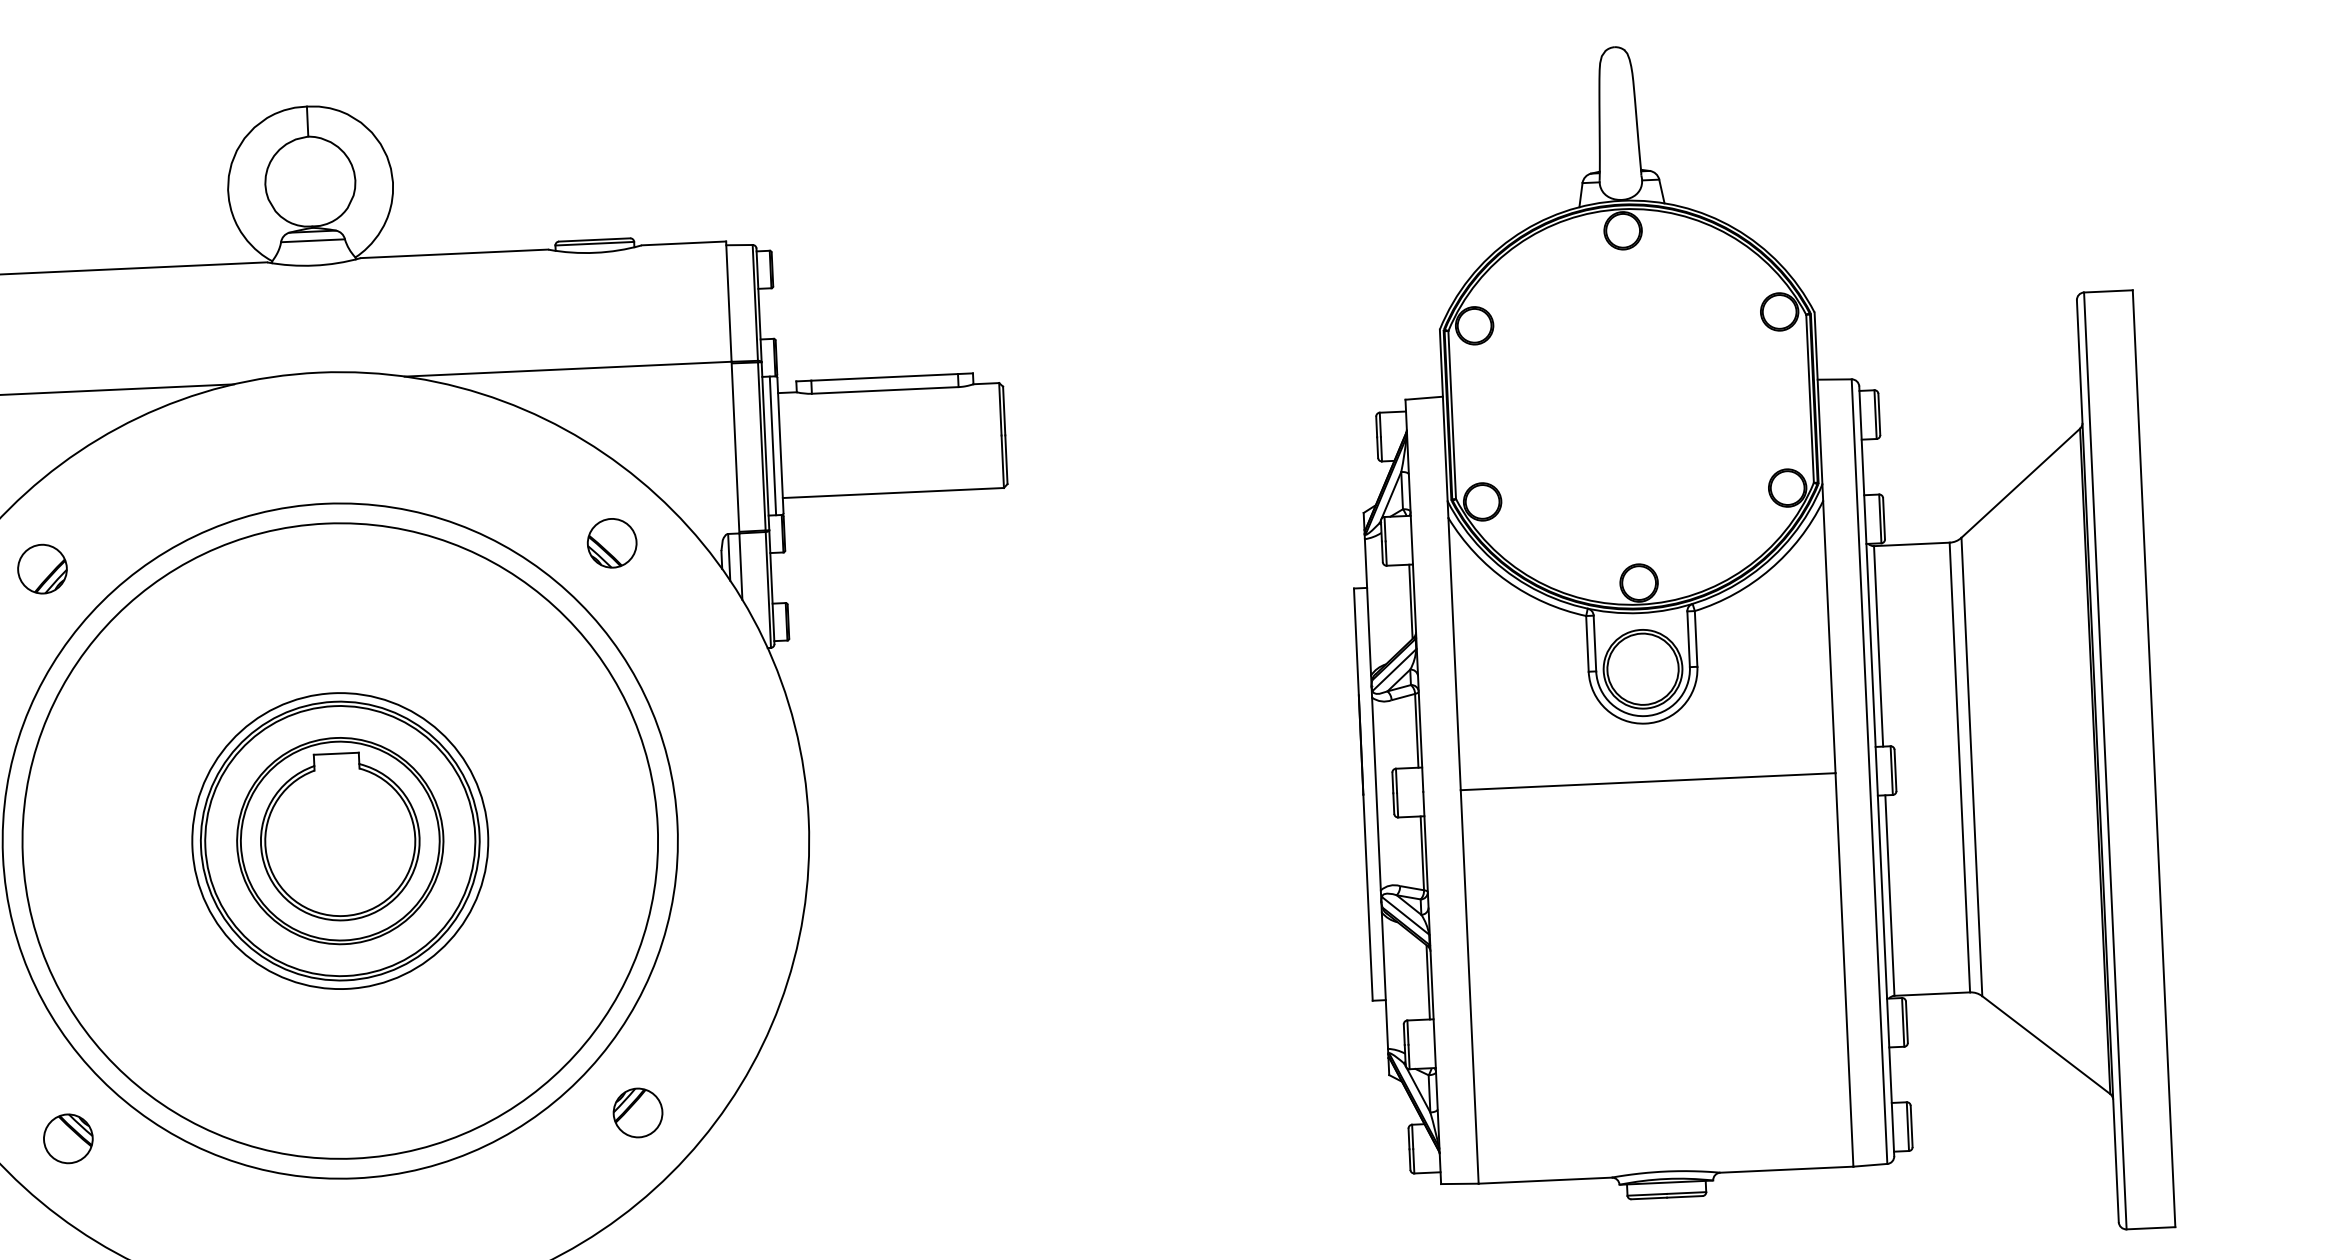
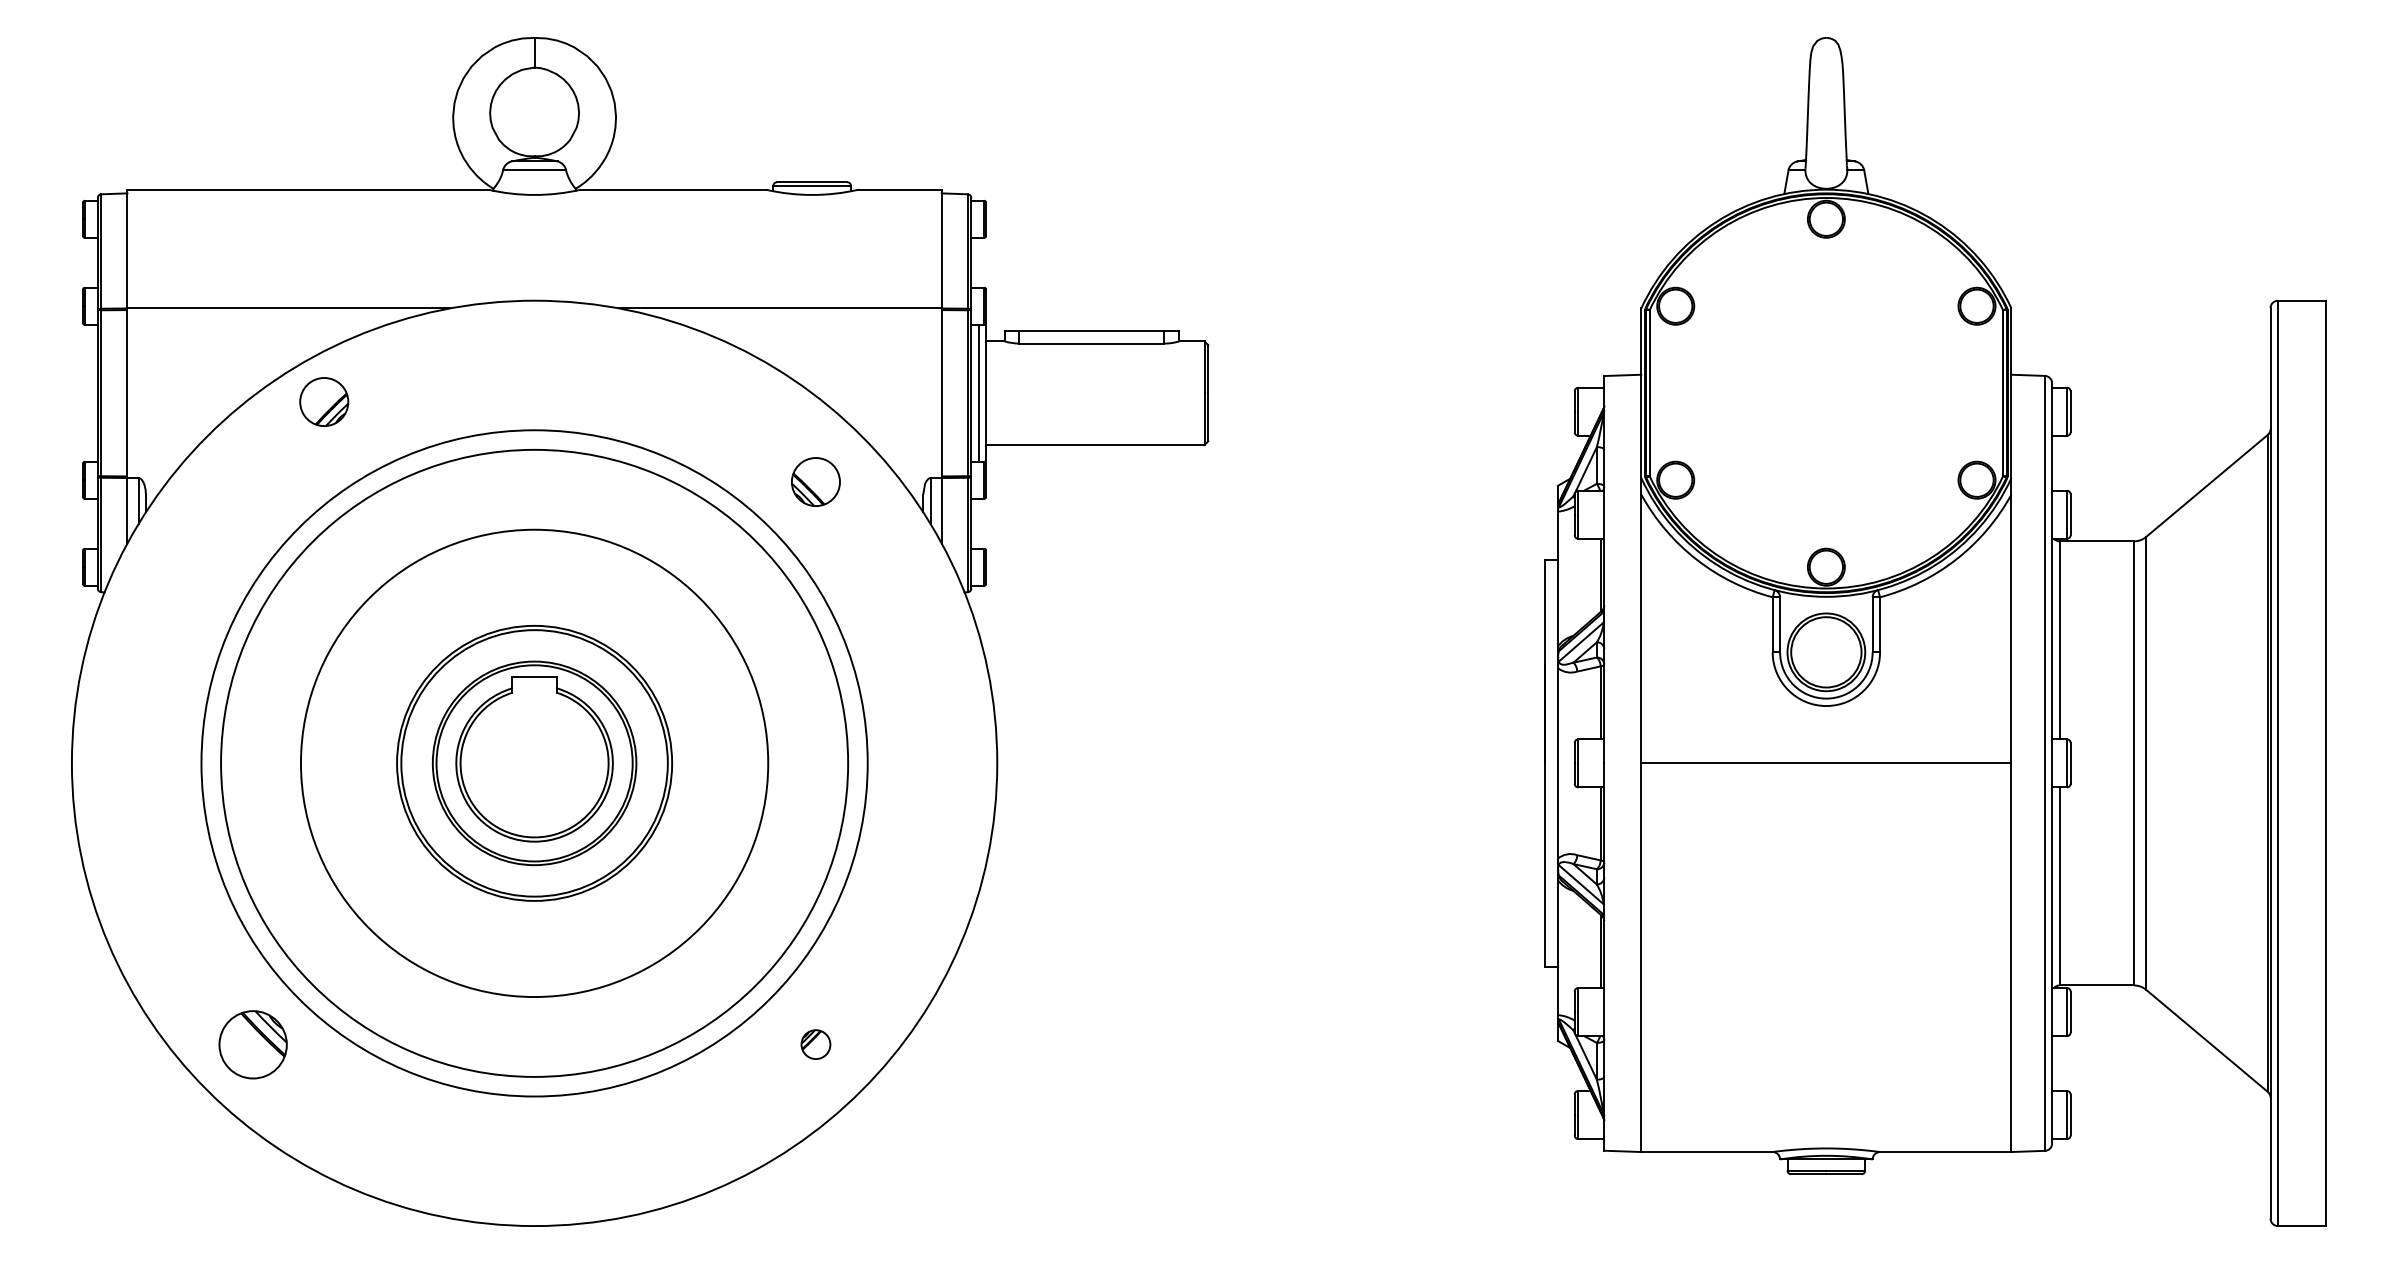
part: (42, 568) -> (324, 401), moved
circle: (340, 841) -> (534, 763), size x1.6
part: (637, 1112) -> (815, 1044), size x0.6
part: (68, 1138) -> (253, 1044), size x1.4

